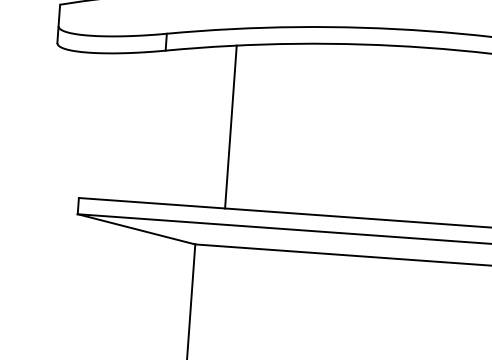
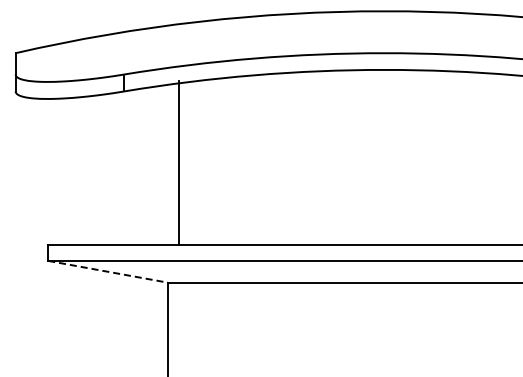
line: (230, 126) -> (178, 162), moved
line: (136, 229) -> (107, 271), solid -> dashed

